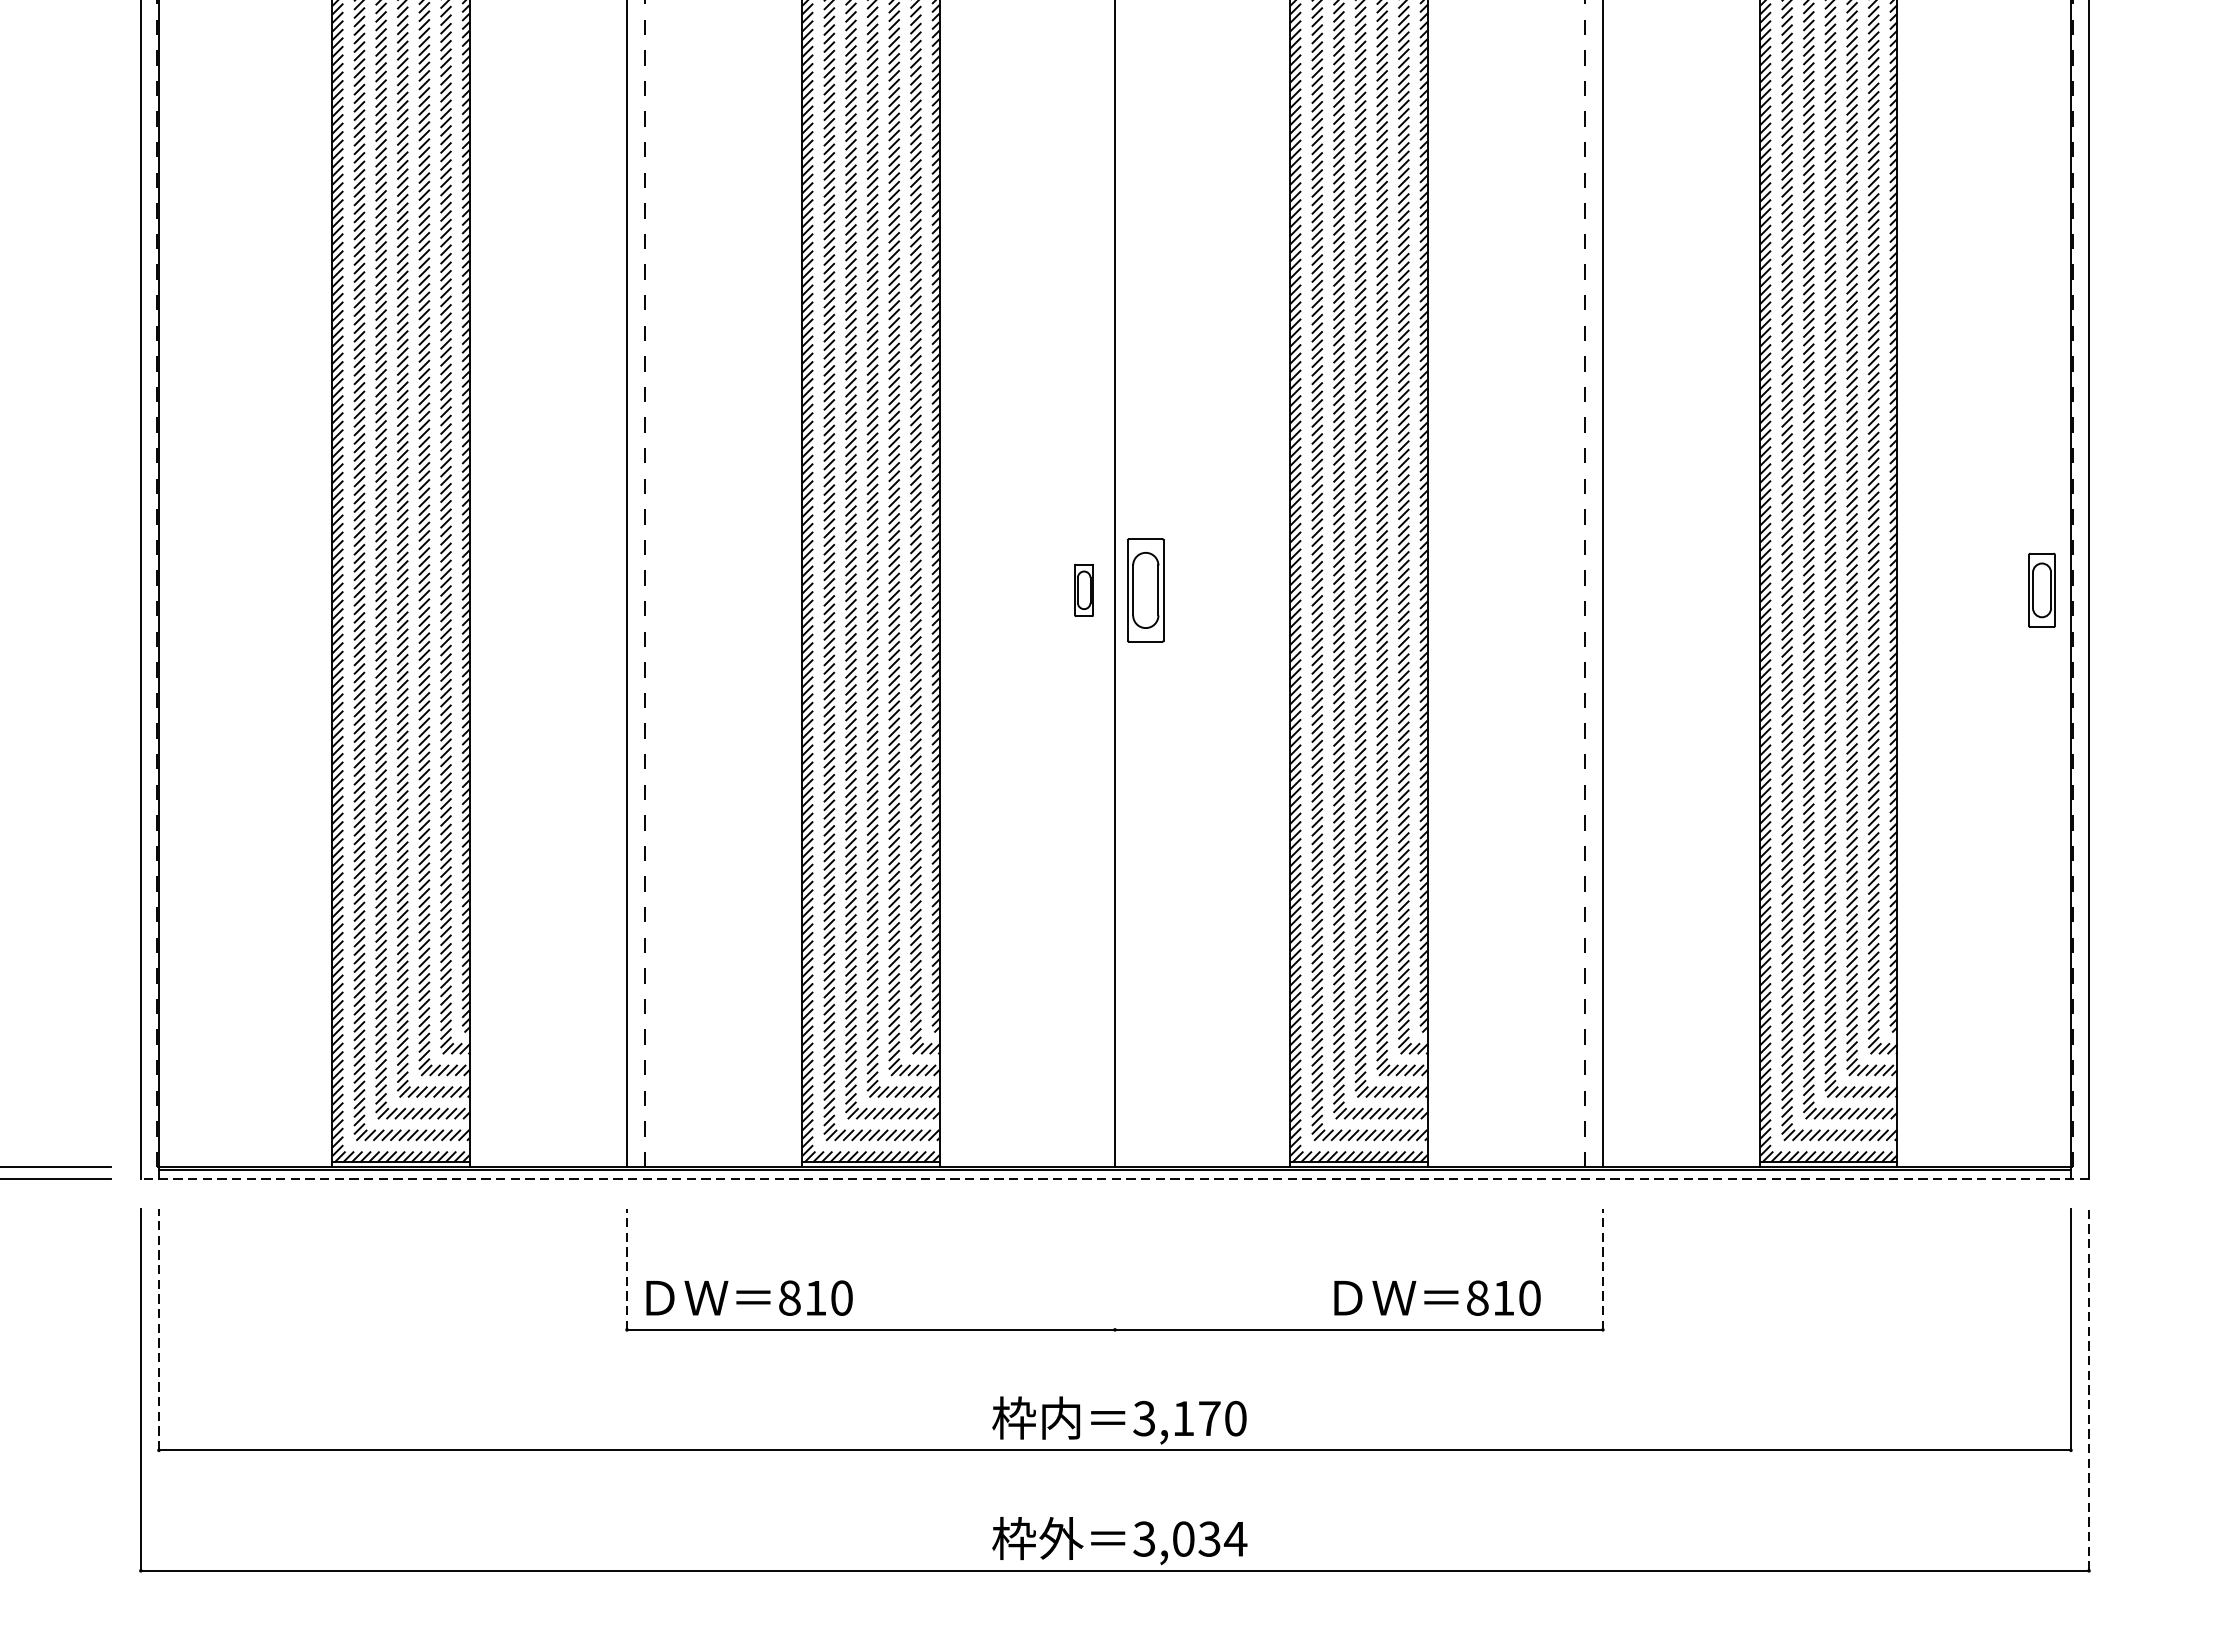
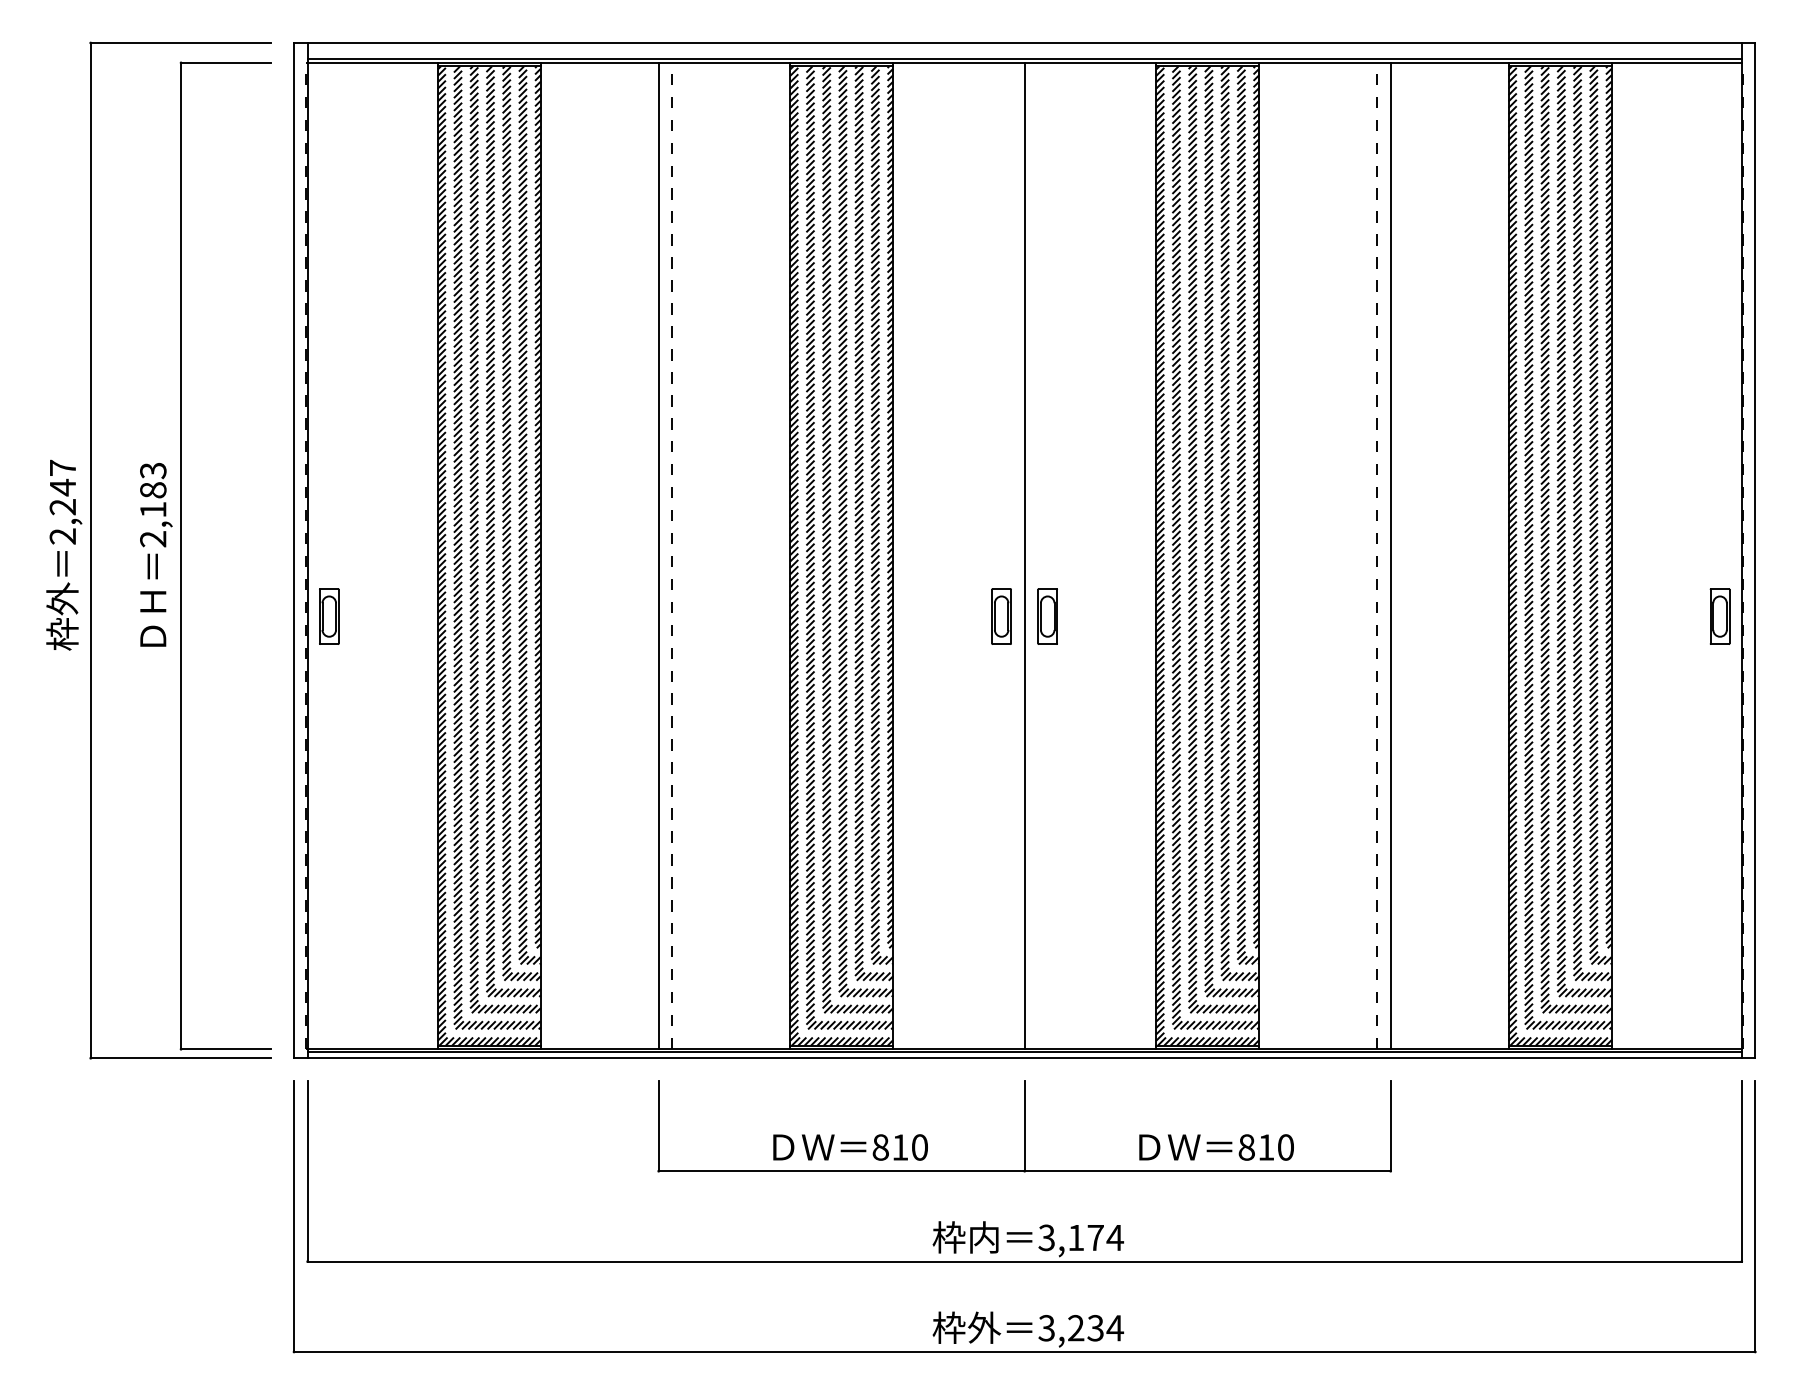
part: (188, 590) -> (329, 616), added
part: (1084, 590) -> (1001, 616), size x1.43
part: (1145, 590) -> (1047, 616), size x0.71
line: (1114, 1179) -> (1024, 1058), dashed -> solid
line: (626, 1268) -> (658, 1125), dashed -> solid
line: (1114, 1268) -> (1024, 1125), added
line: (1602, 1268) -> (1390, 1125), dashed -> solid
text: (749, 1298) -> (850, 1147), moved
text: (1437, 1298) -> (1216, 1147), moved
line: (158, 1328) -> (307, 1170), dashed -> solid
line: (2089, 1390) -> (1755, 1216), dashed -> solid
text: (1236, 1418) -> (1115, 1237), 3,170 -> 3,174
text: (1184, 1539) -> (1076, 1328), 3,034 -> 3,234

